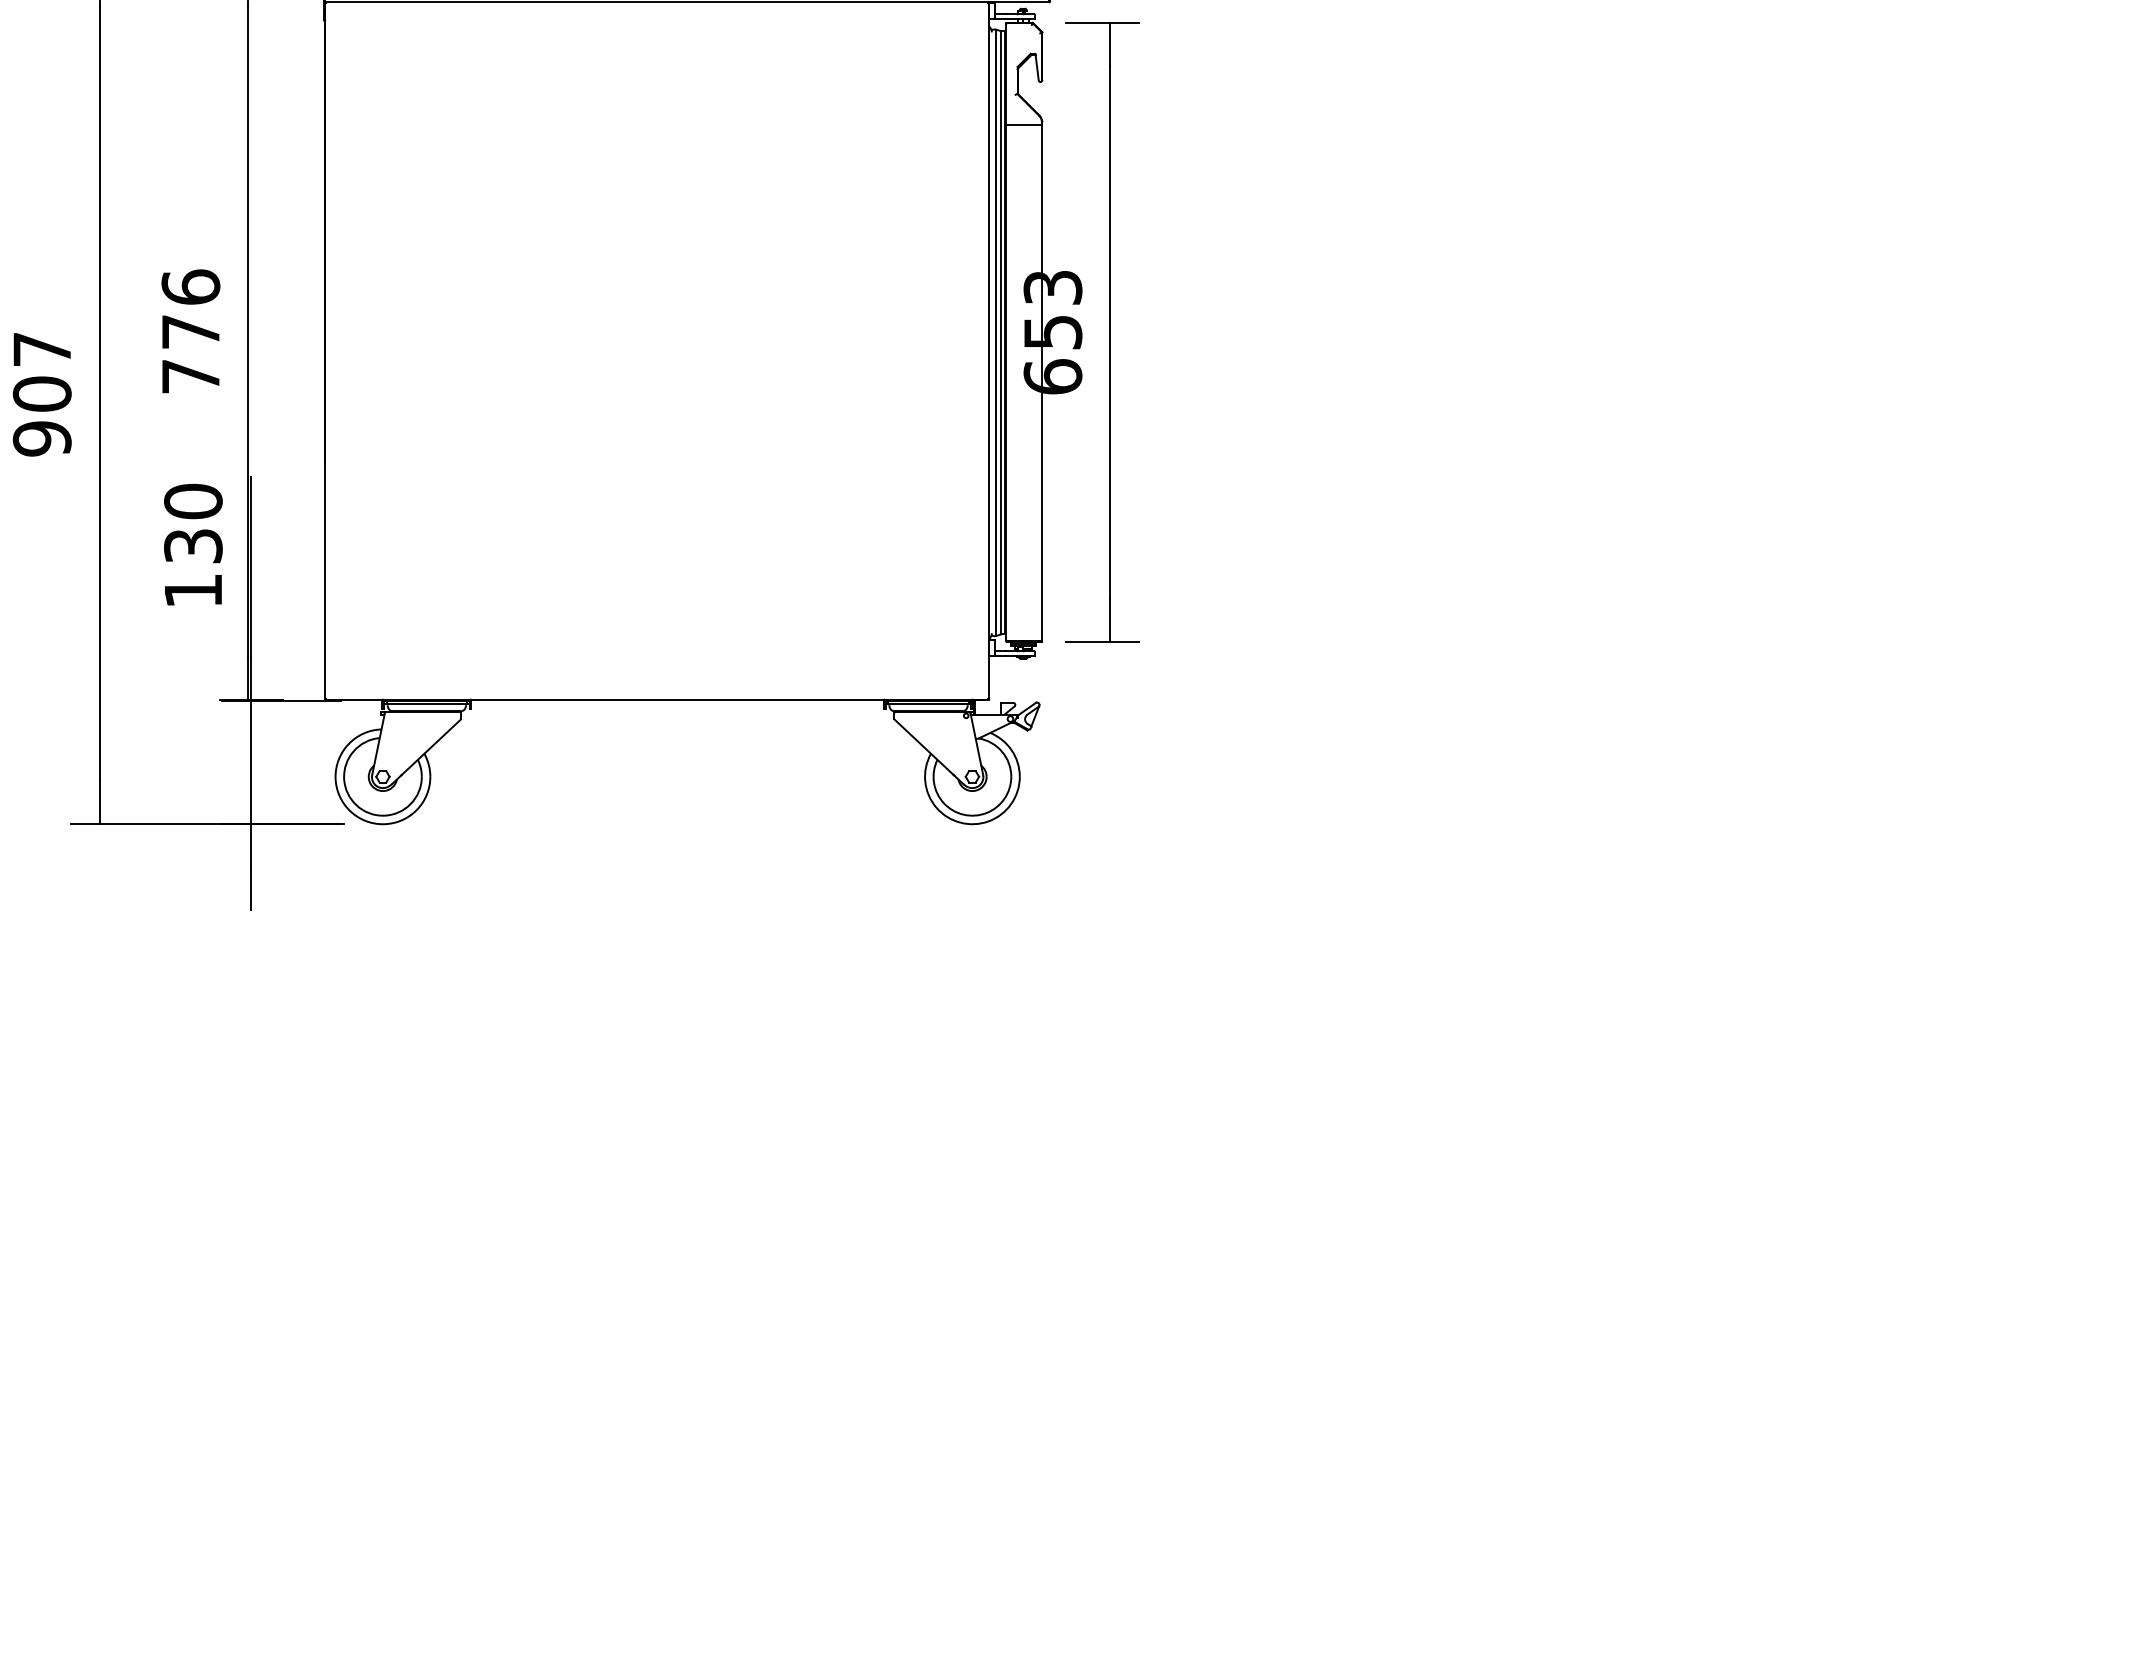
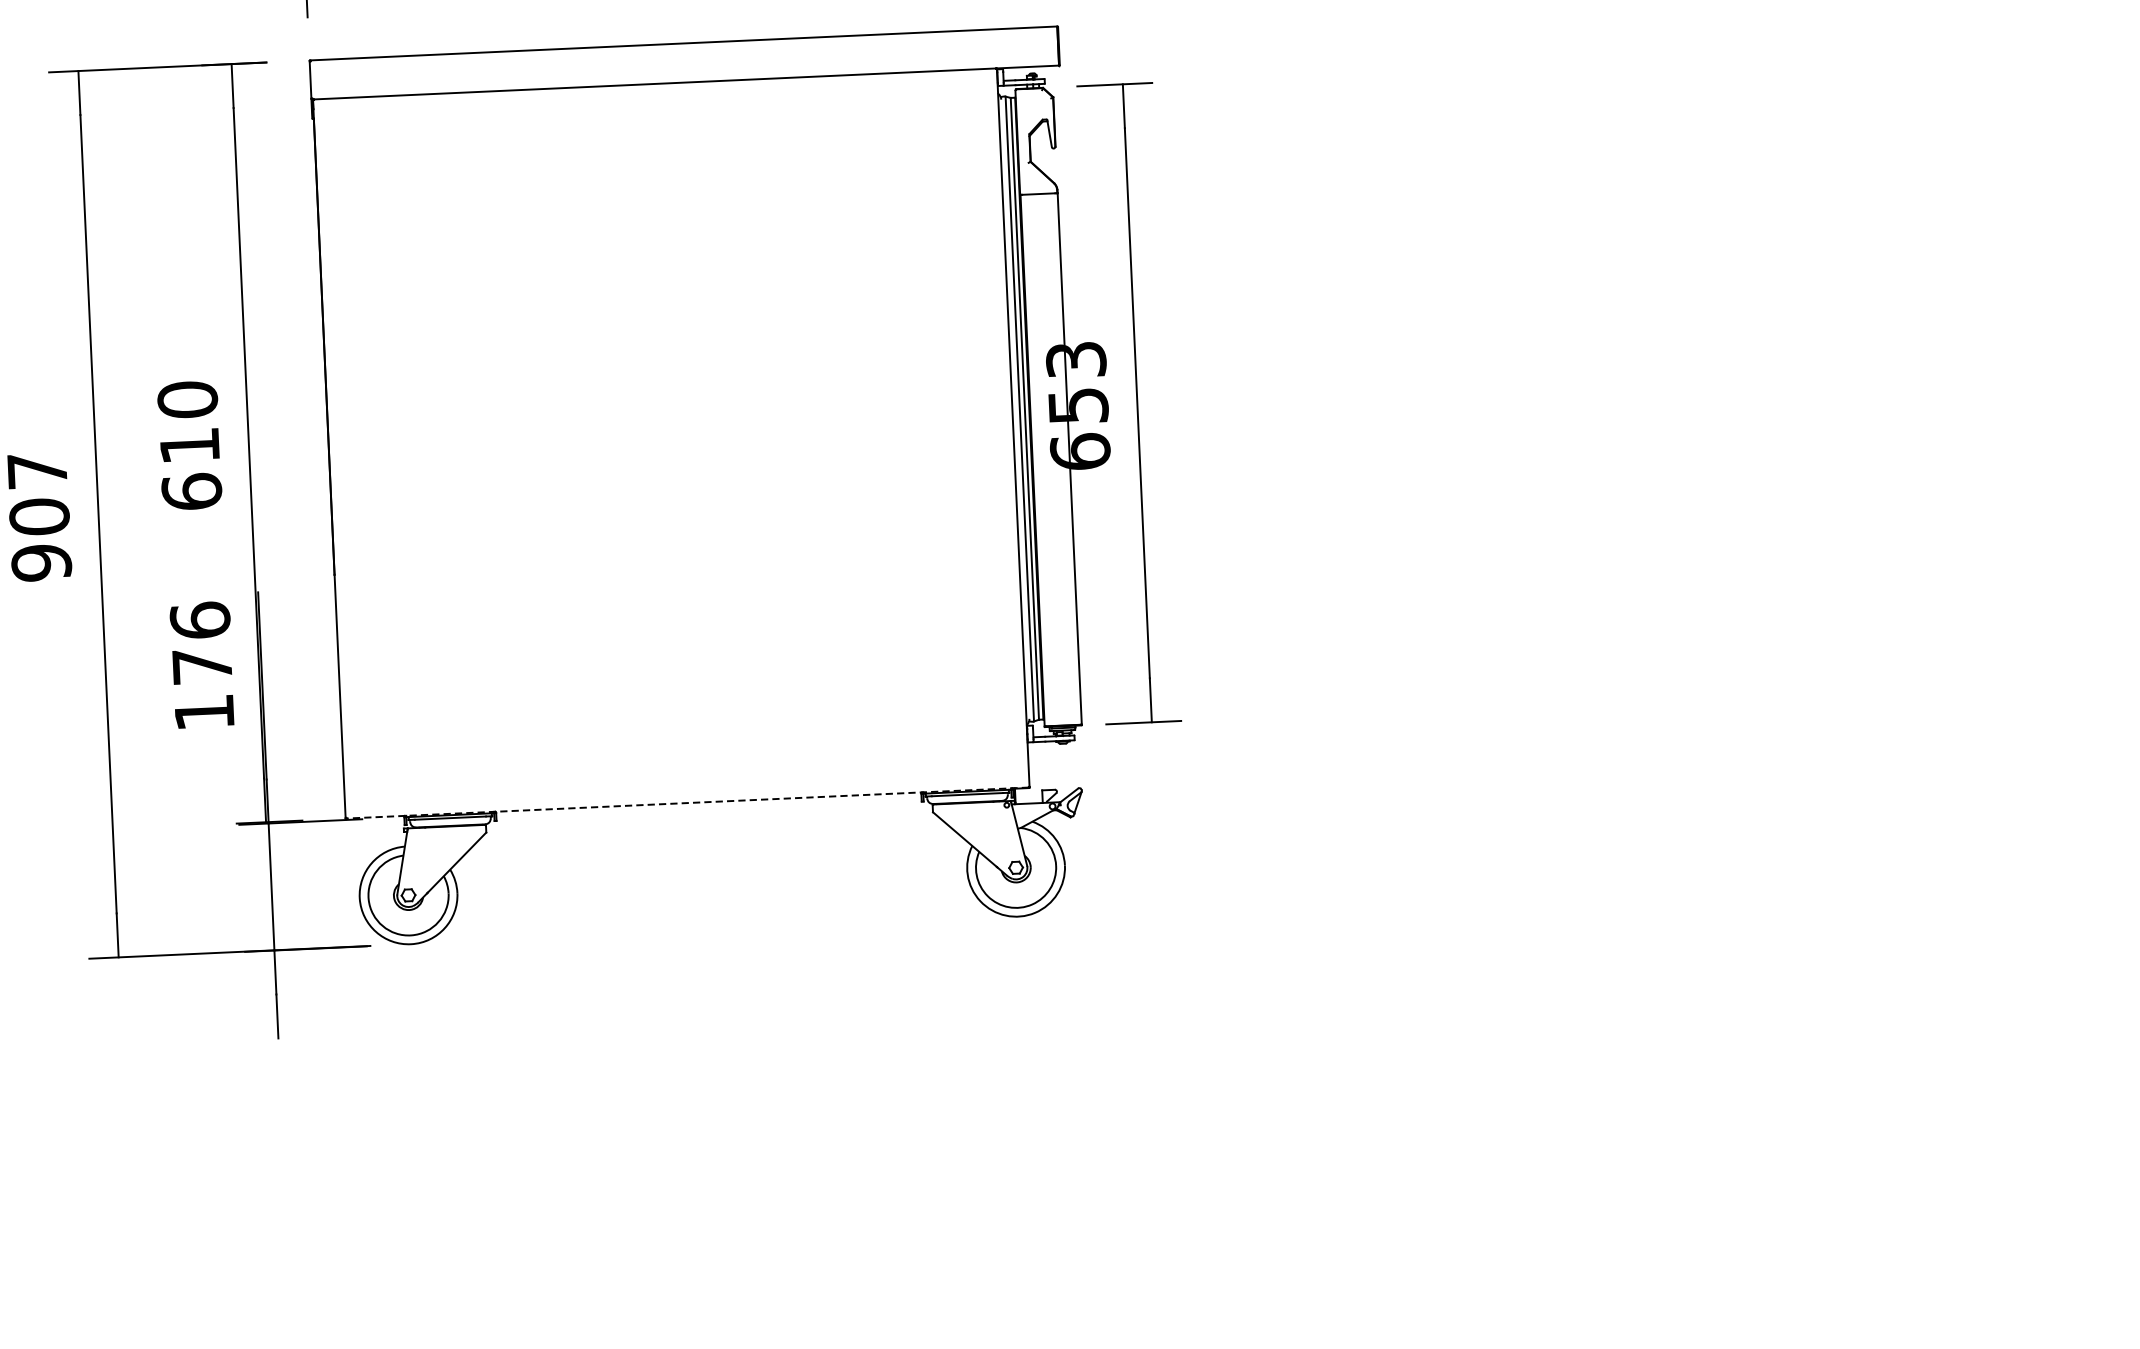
text: (190, 331) -> (189, 445), 776 -> 610
text: (193, 523) -> (201, 643), 130 -> 176
line: (656, 699) -> (686, 802), solid -> dashed

